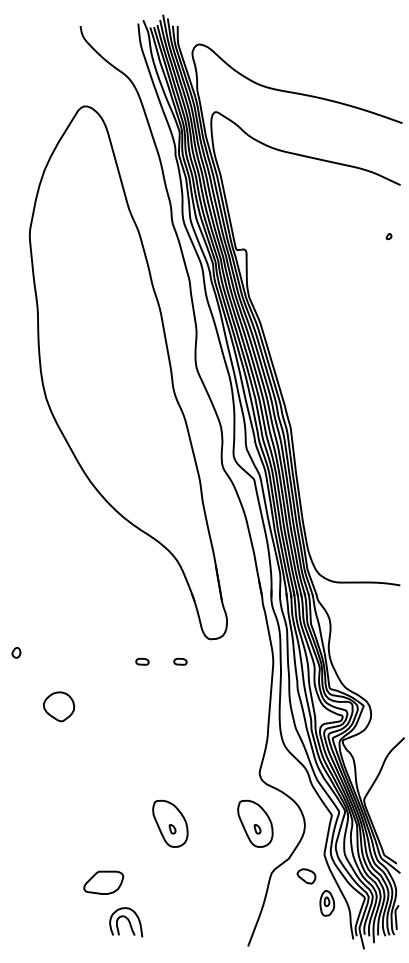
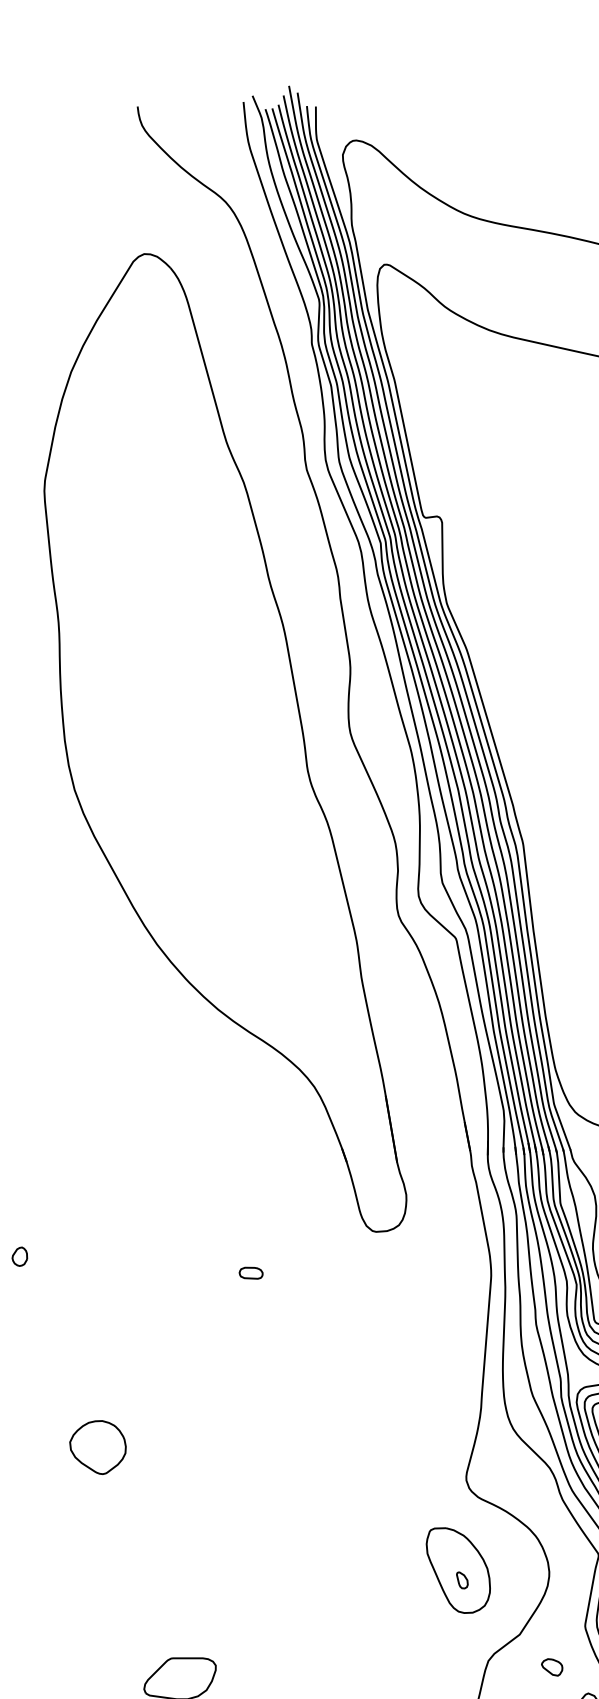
part: (180, 661) -> (320, 1272), removed
part: (59, 706) -> (98, 1446), moved
part: (170, 823) -> (302, 1569), removed
part: (306, 876) -> (552, 1667), size x0.62

